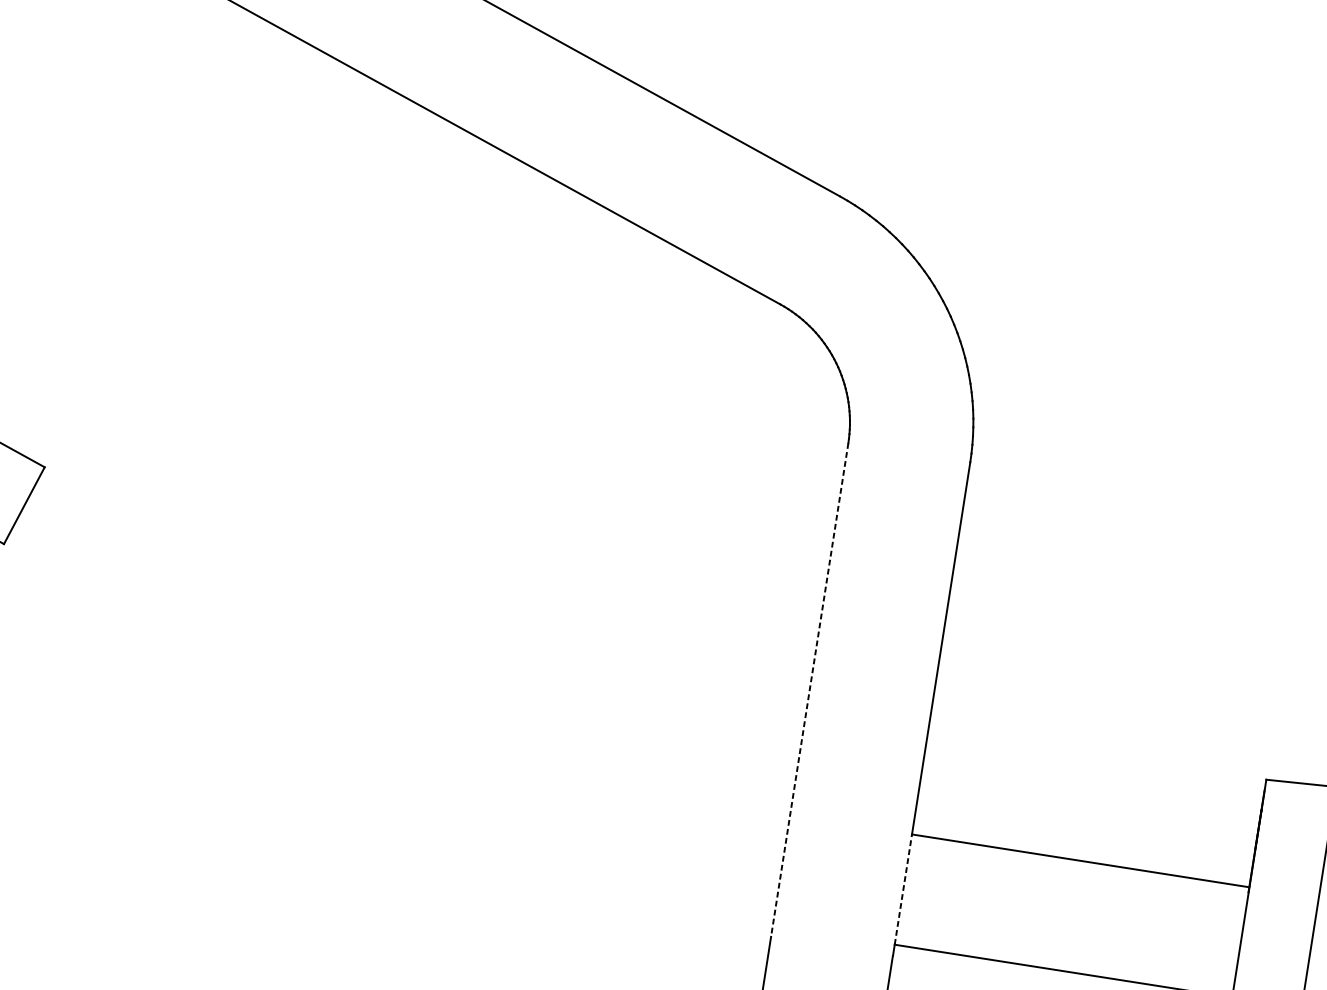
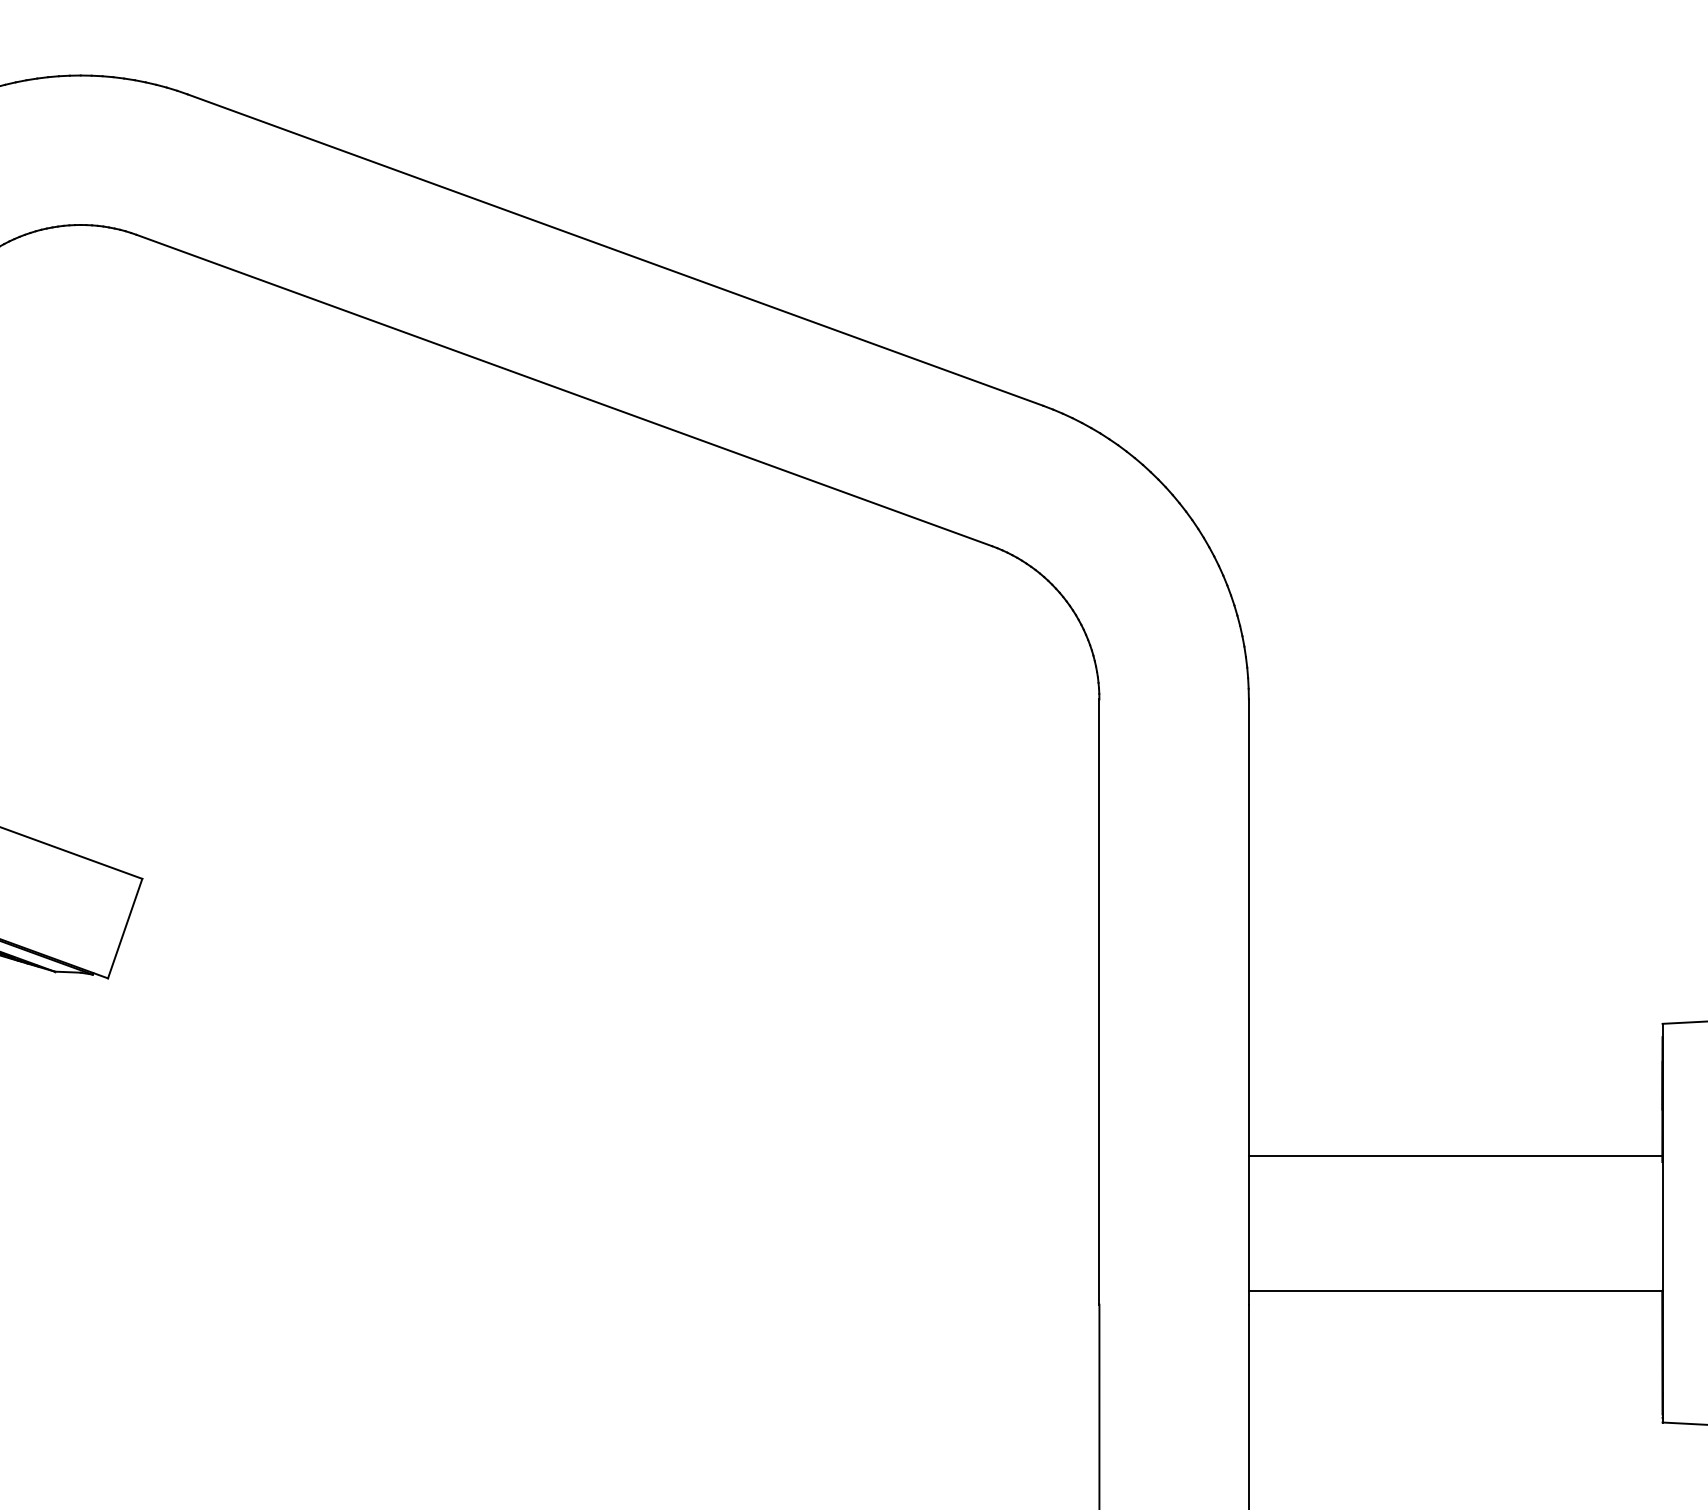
line: (809, 690) -> (1099, 1002), dashed -> solid
line: (903, 889) -> (1248, 1223), dashed -> solid

